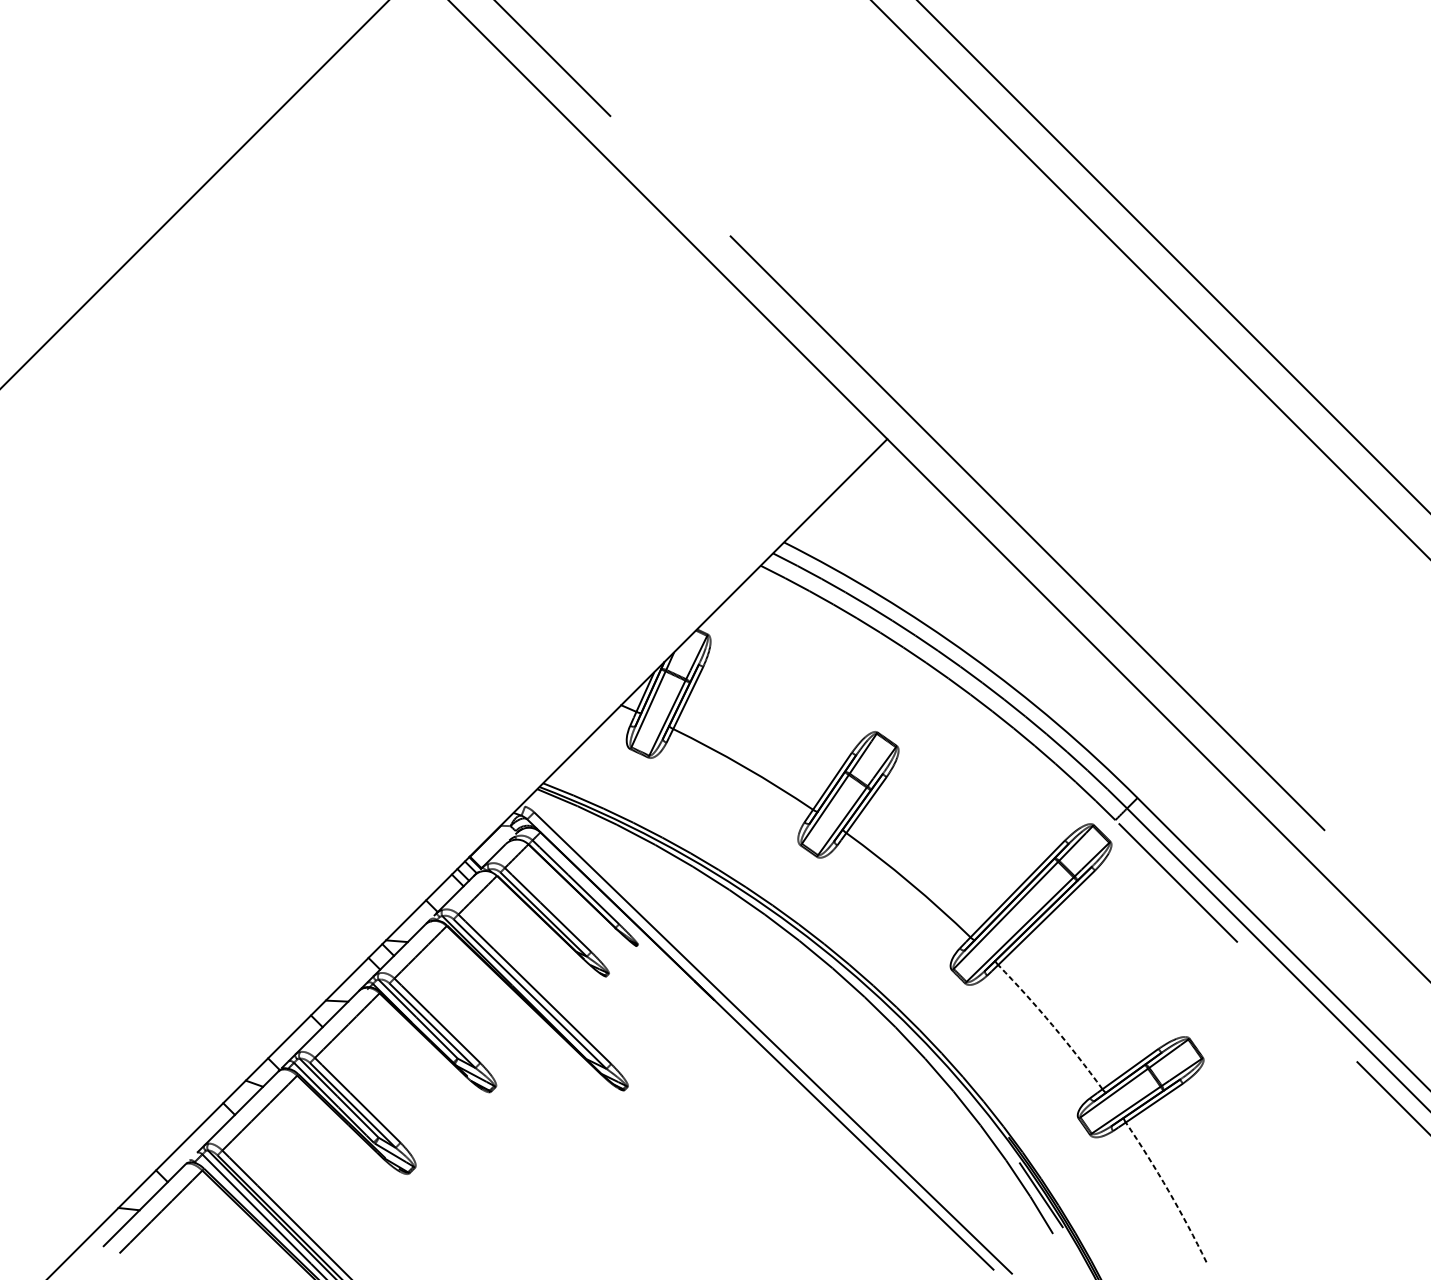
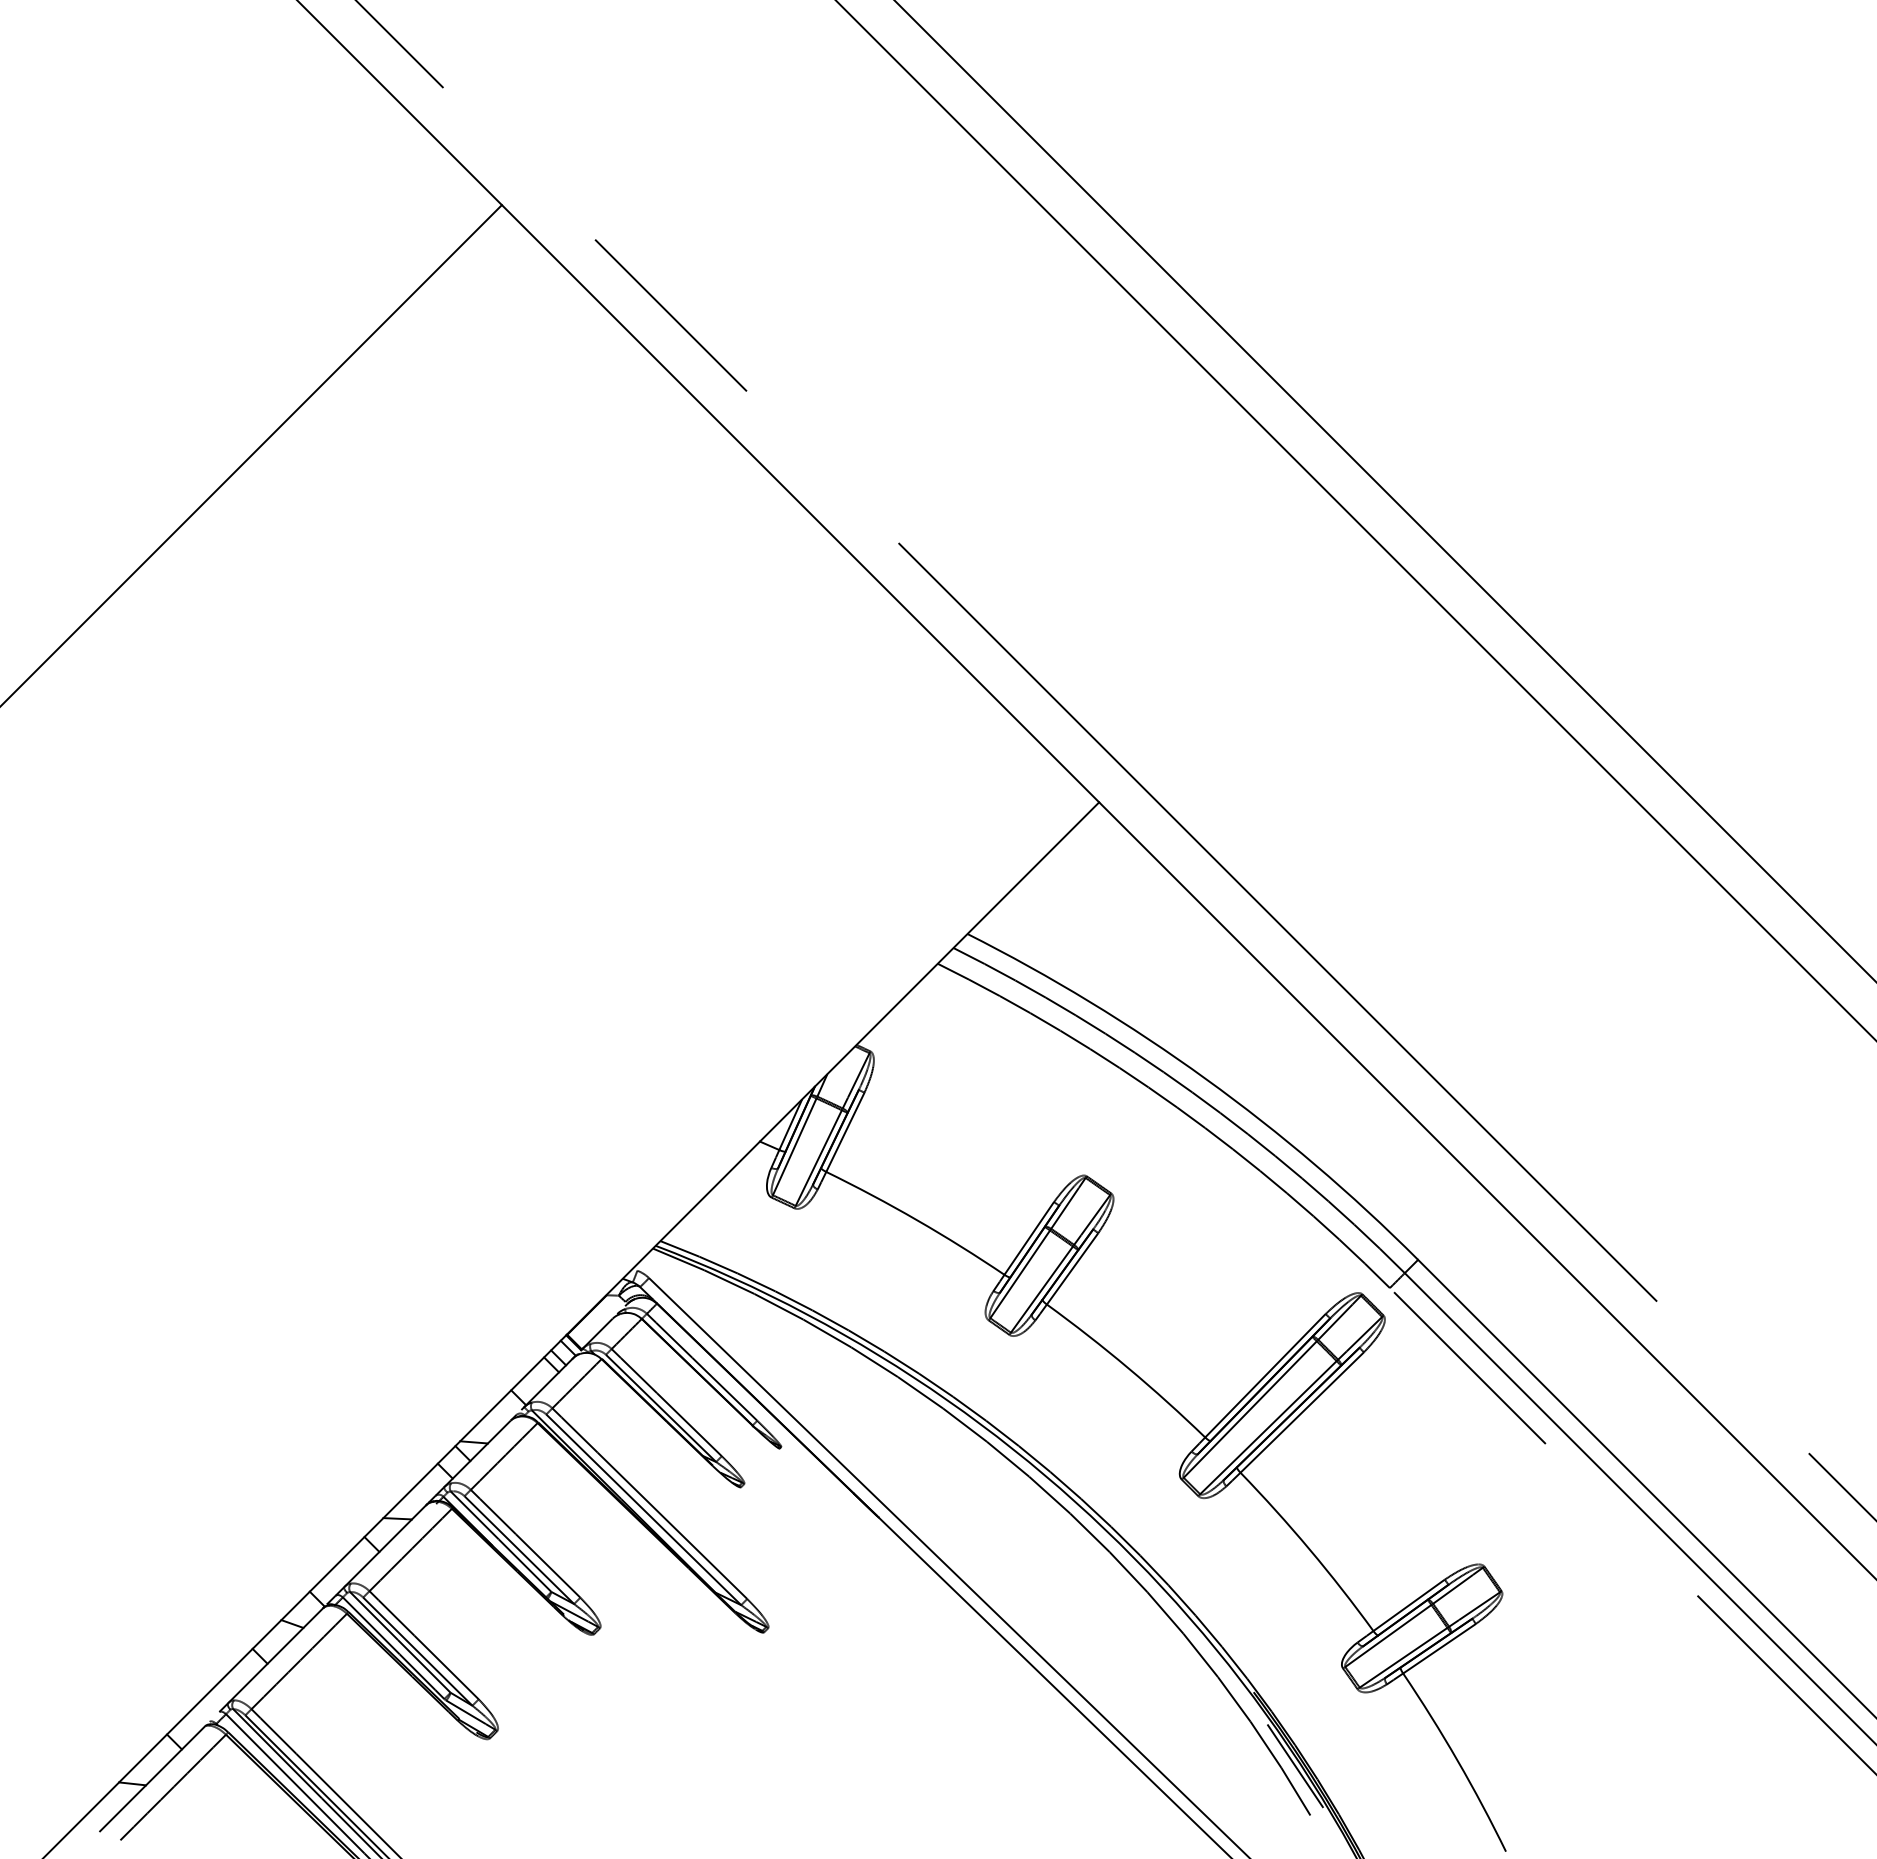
arc: (1052, 1025) -> (1309, 1549), dashed -> solid
arc: (1168, 1190) -> (1457, 1760), dashed -> solid

